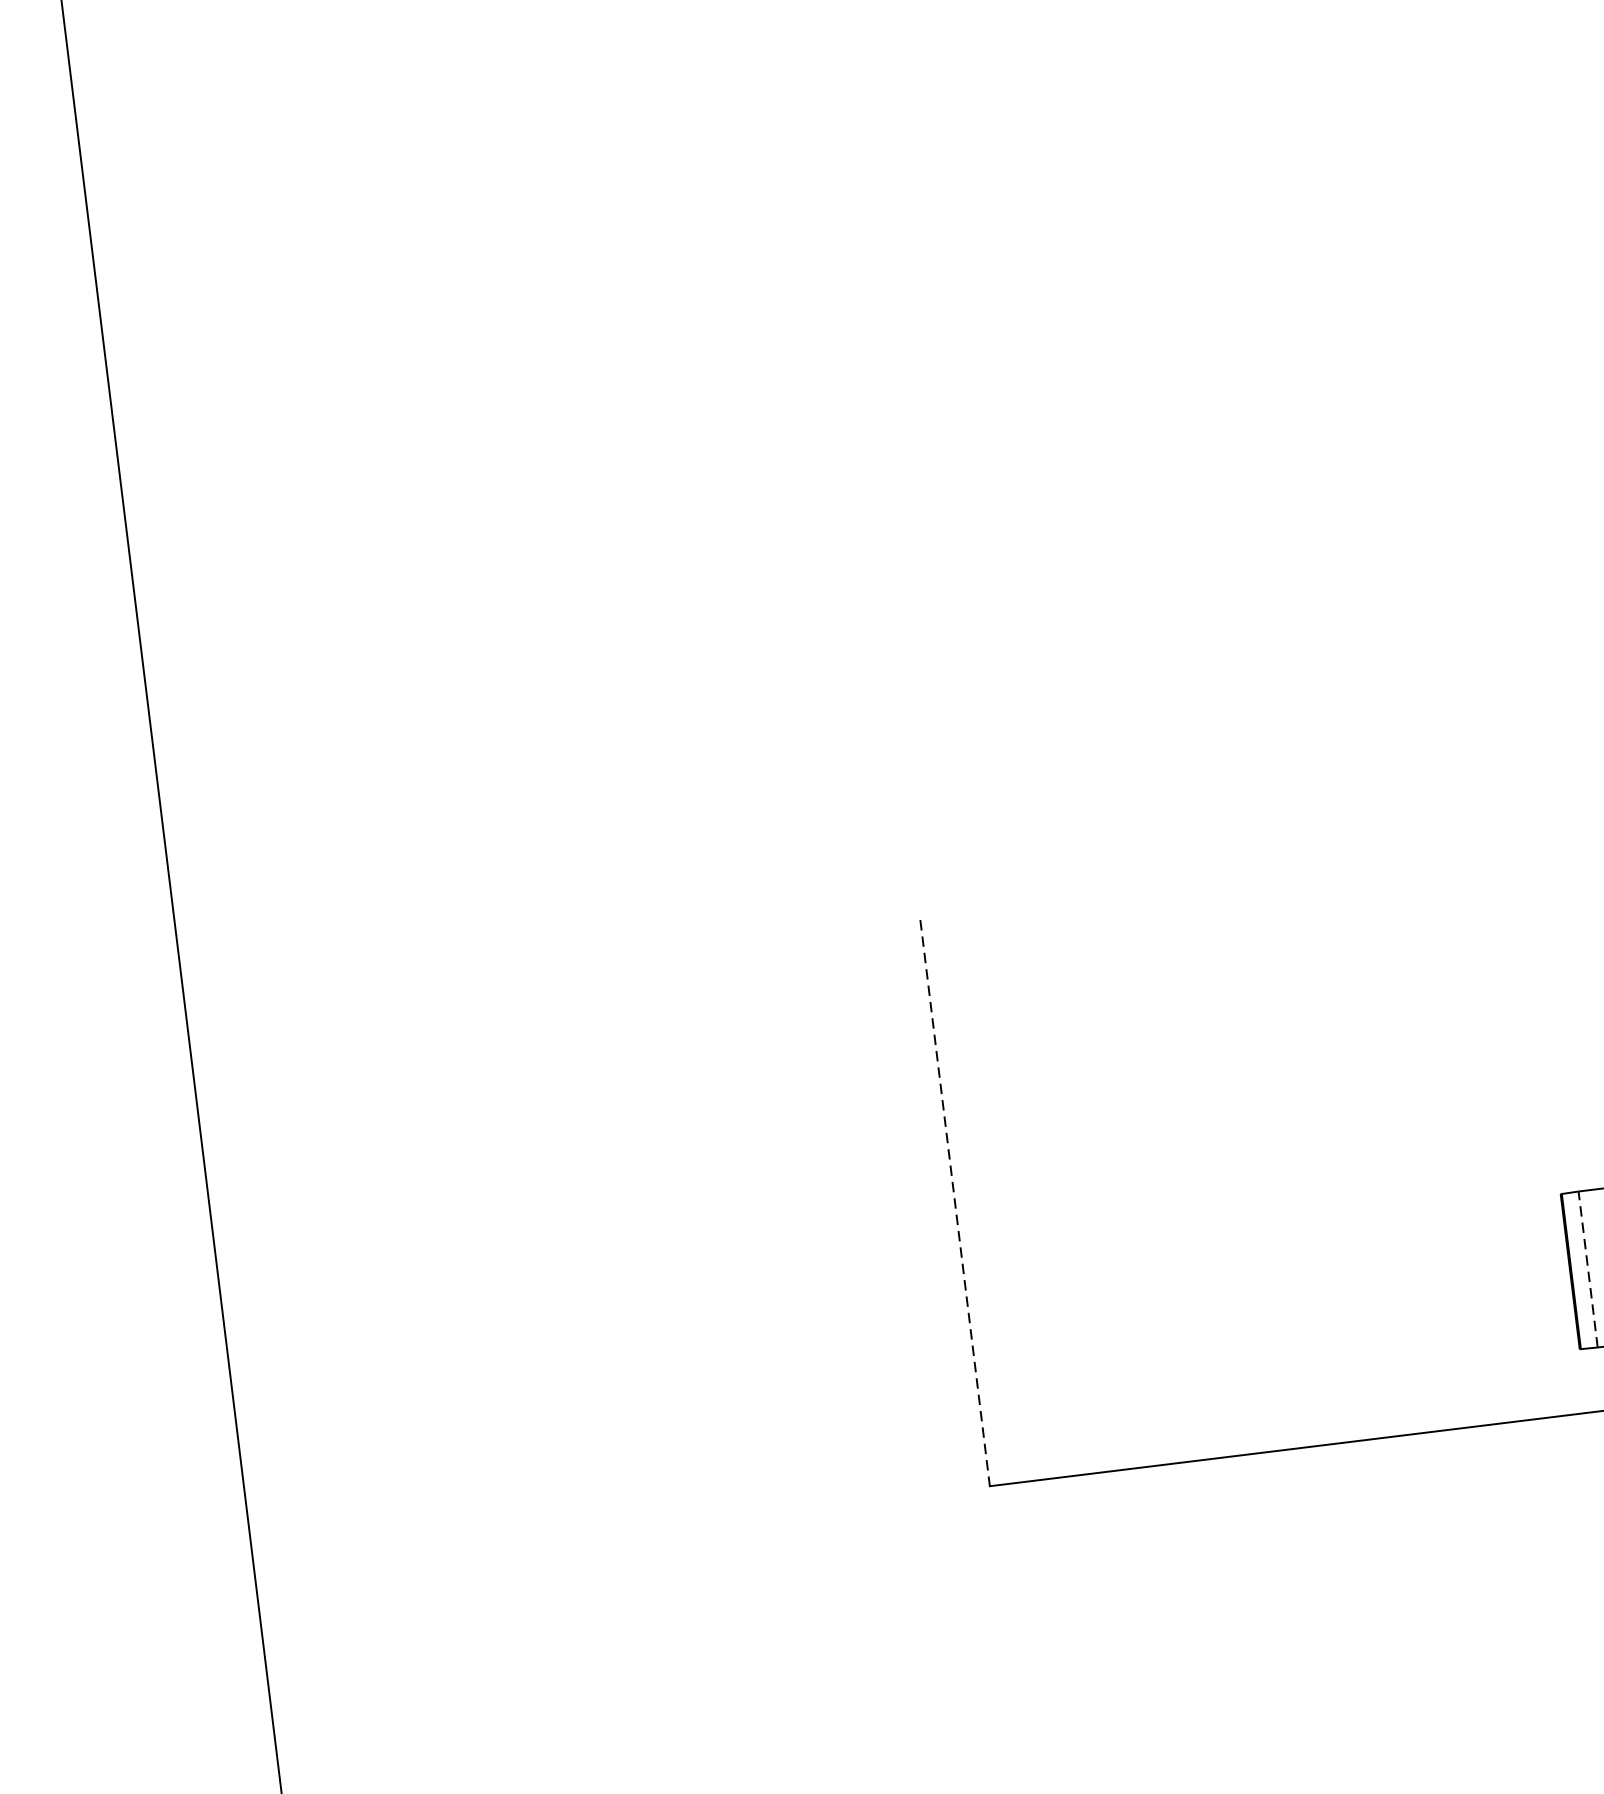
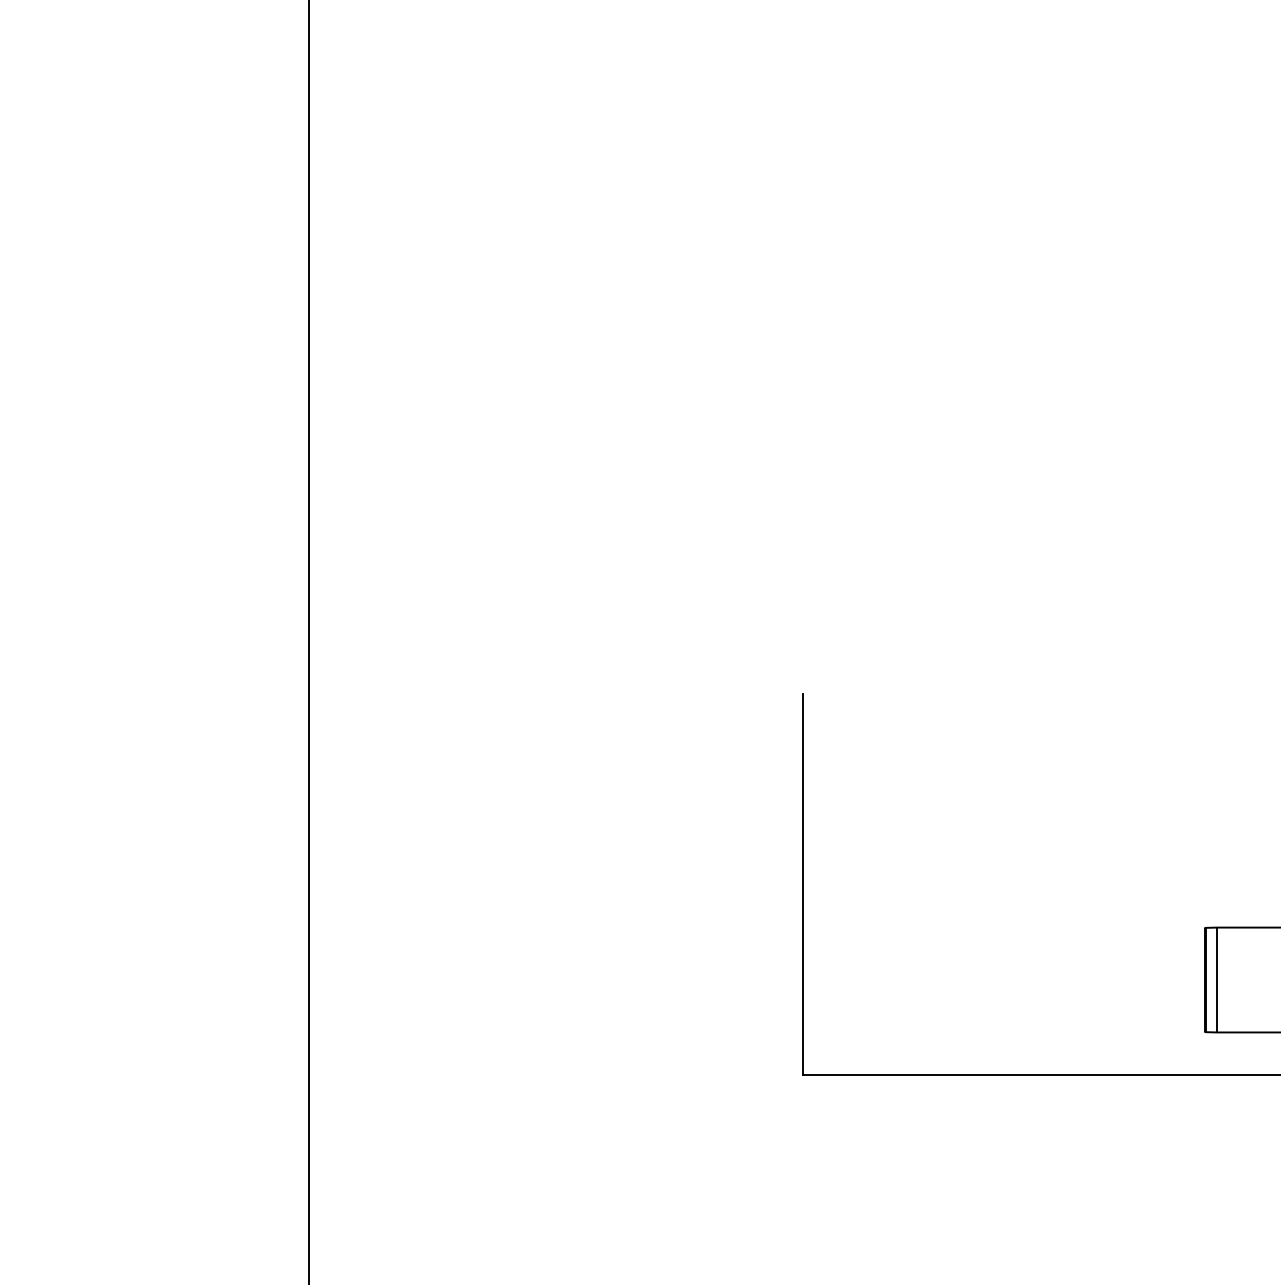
line: (955, 1204) -> (803, 885), dashed -> solid
line: (1587, 1268) -> (1216, 979), dashed -> solid

